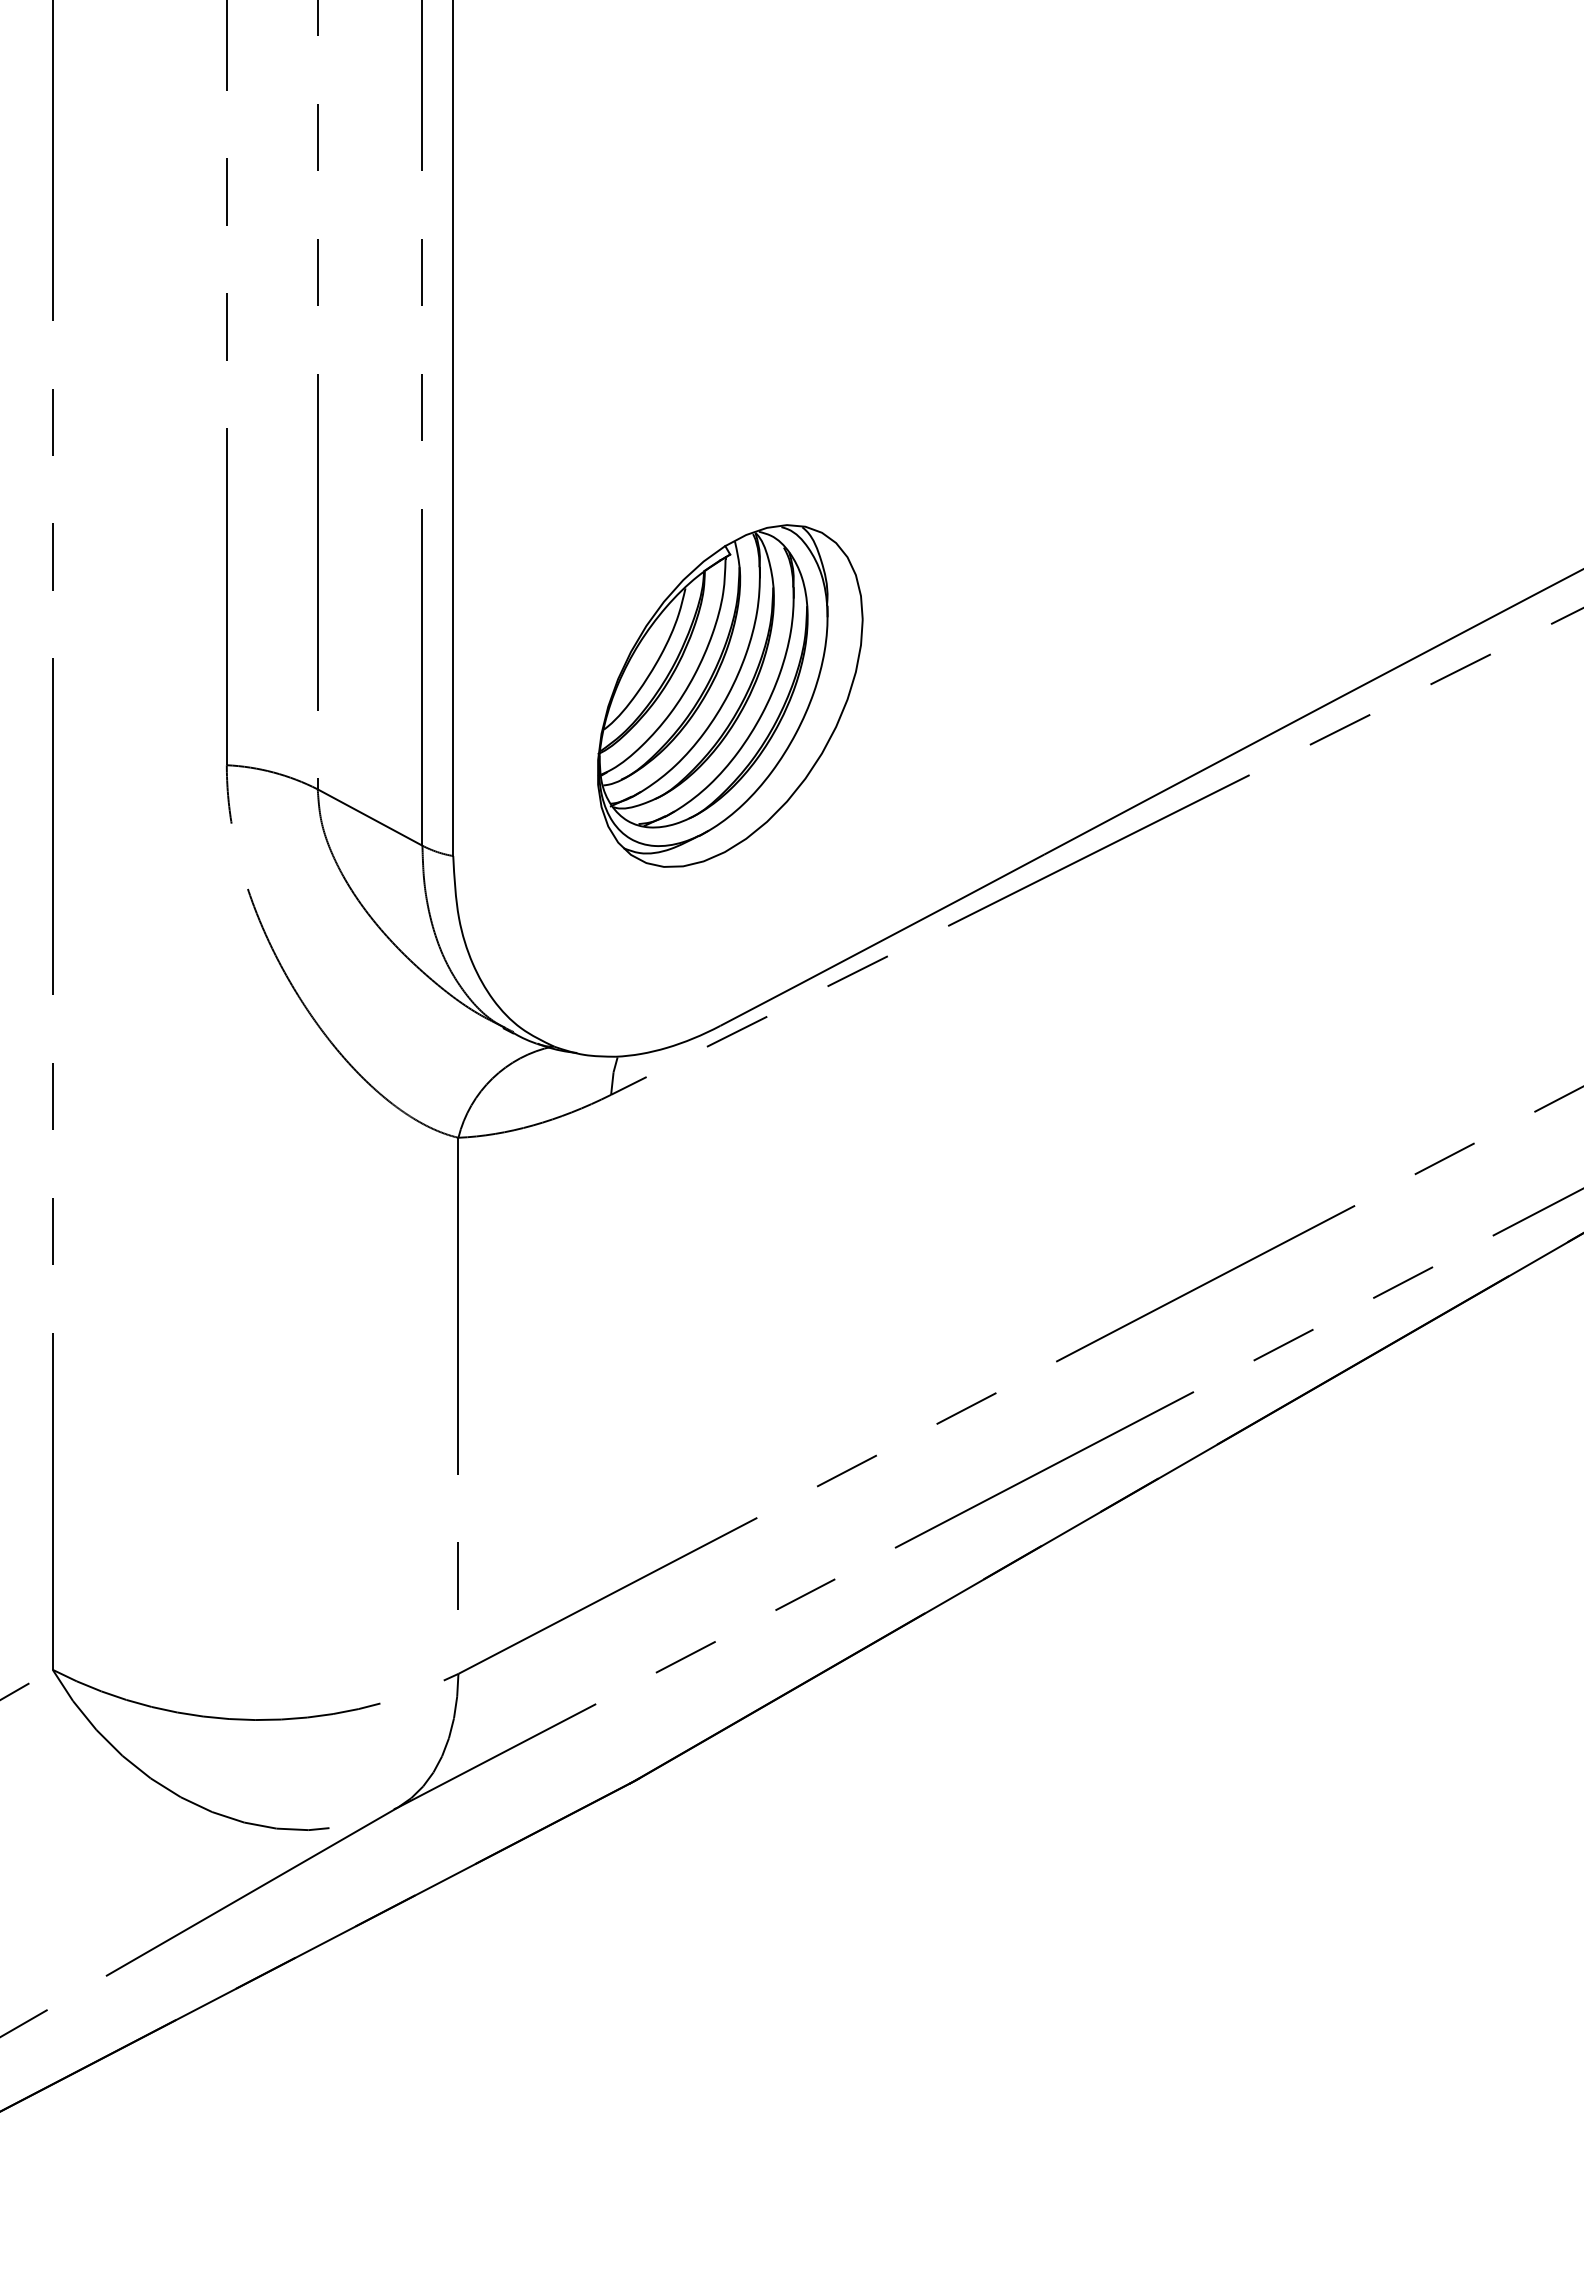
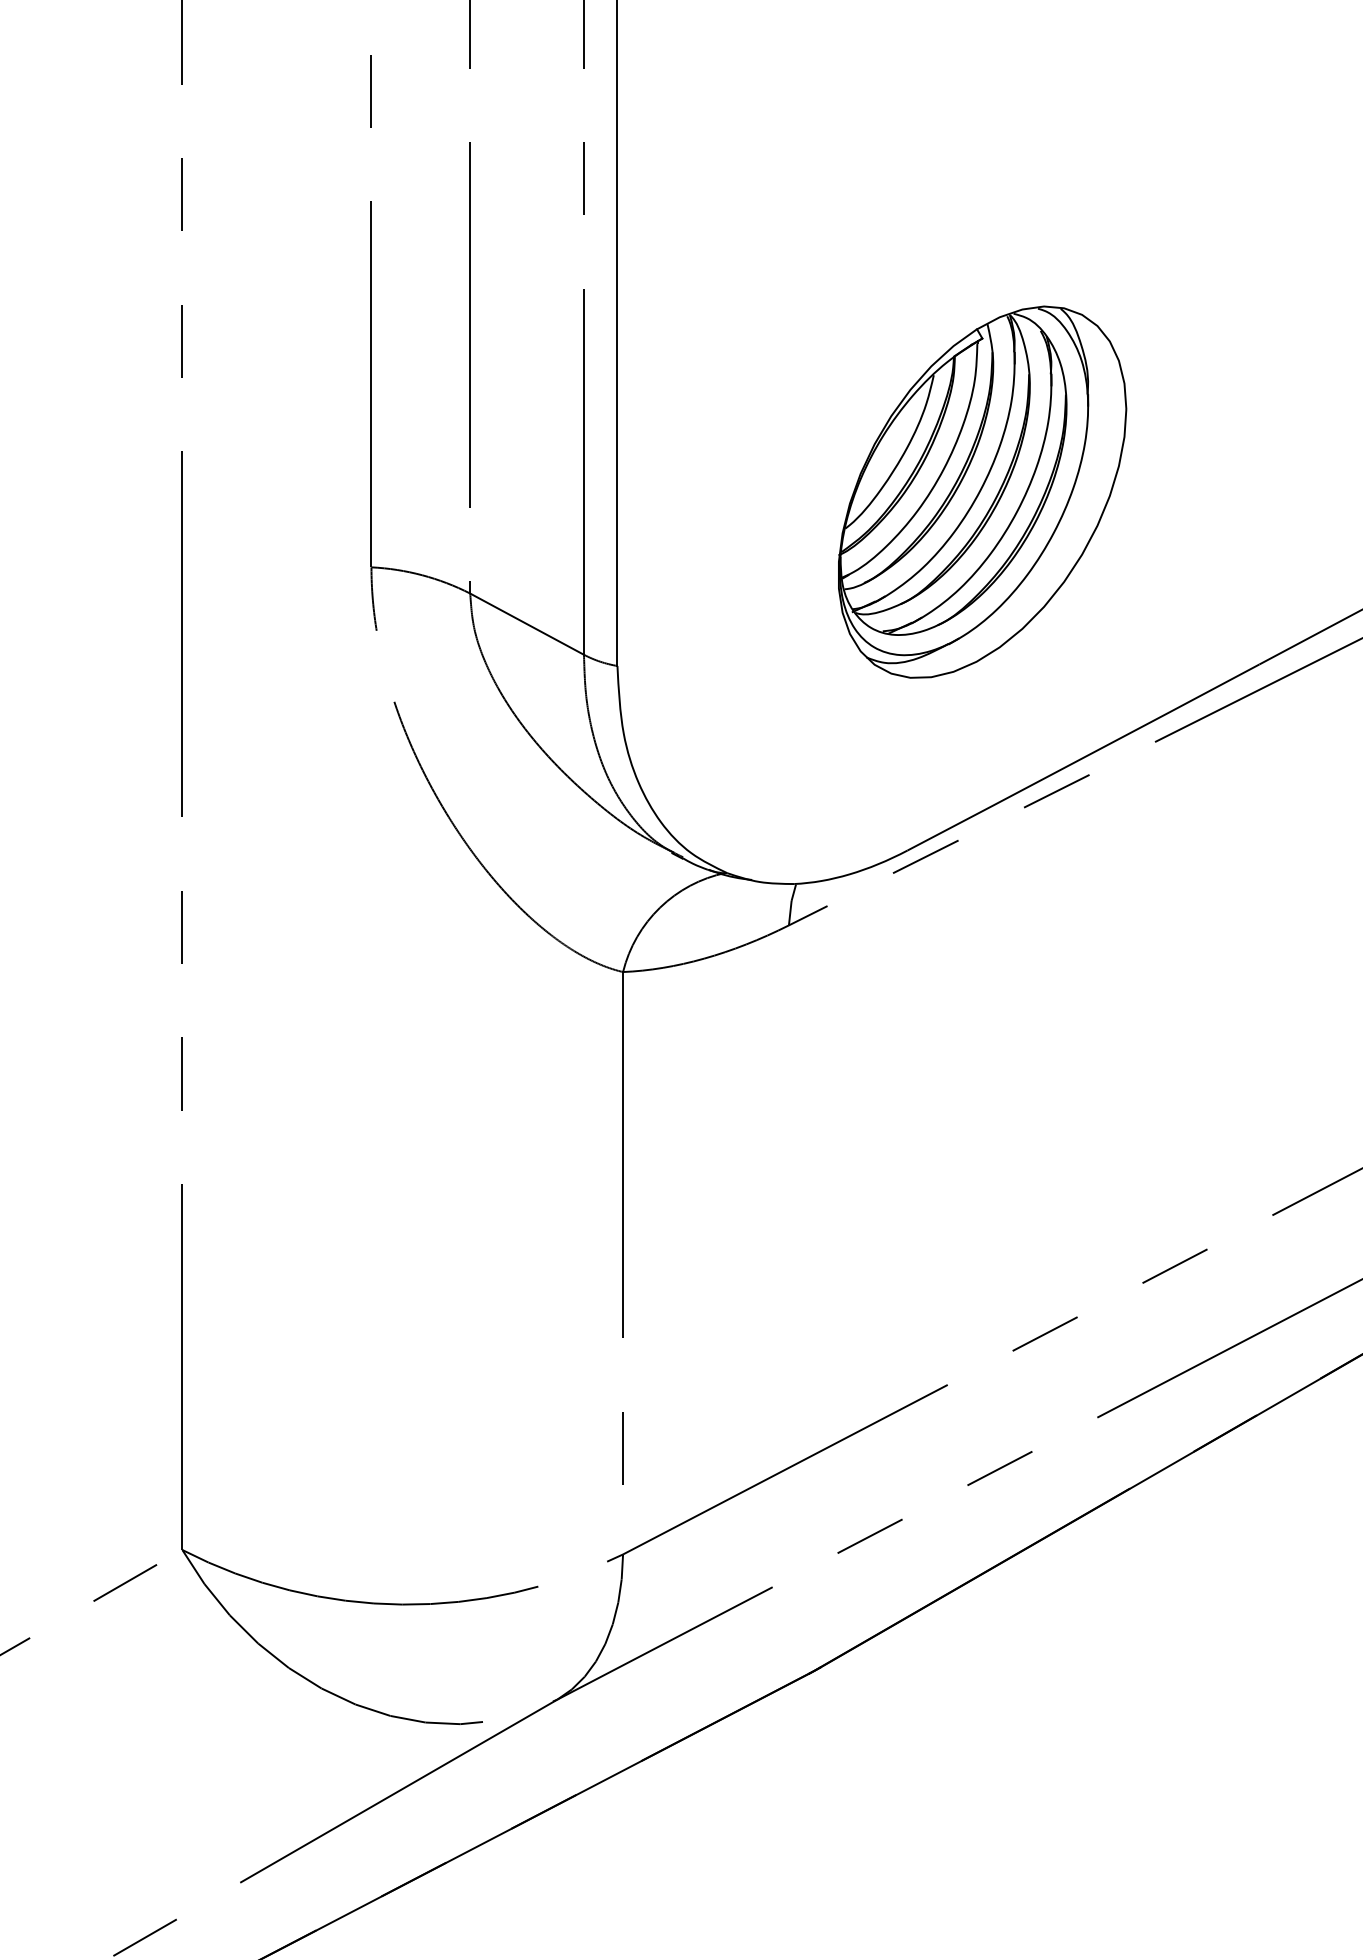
part: (730, 695) -> (982, 491), moved

